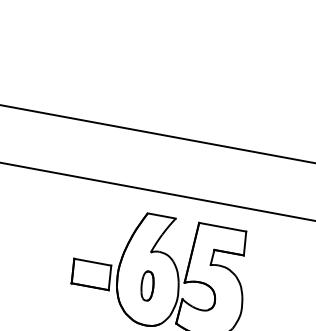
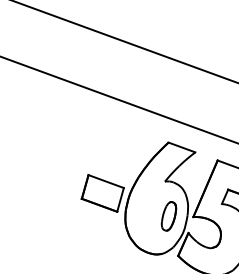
part: (147, 285) -> (169, 215), moved

